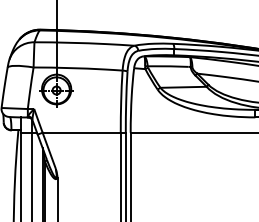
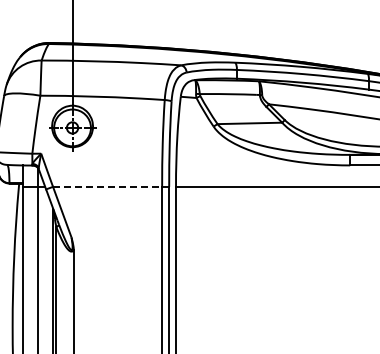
line: (81, 132) -> (107, 186), solid -> dashed

